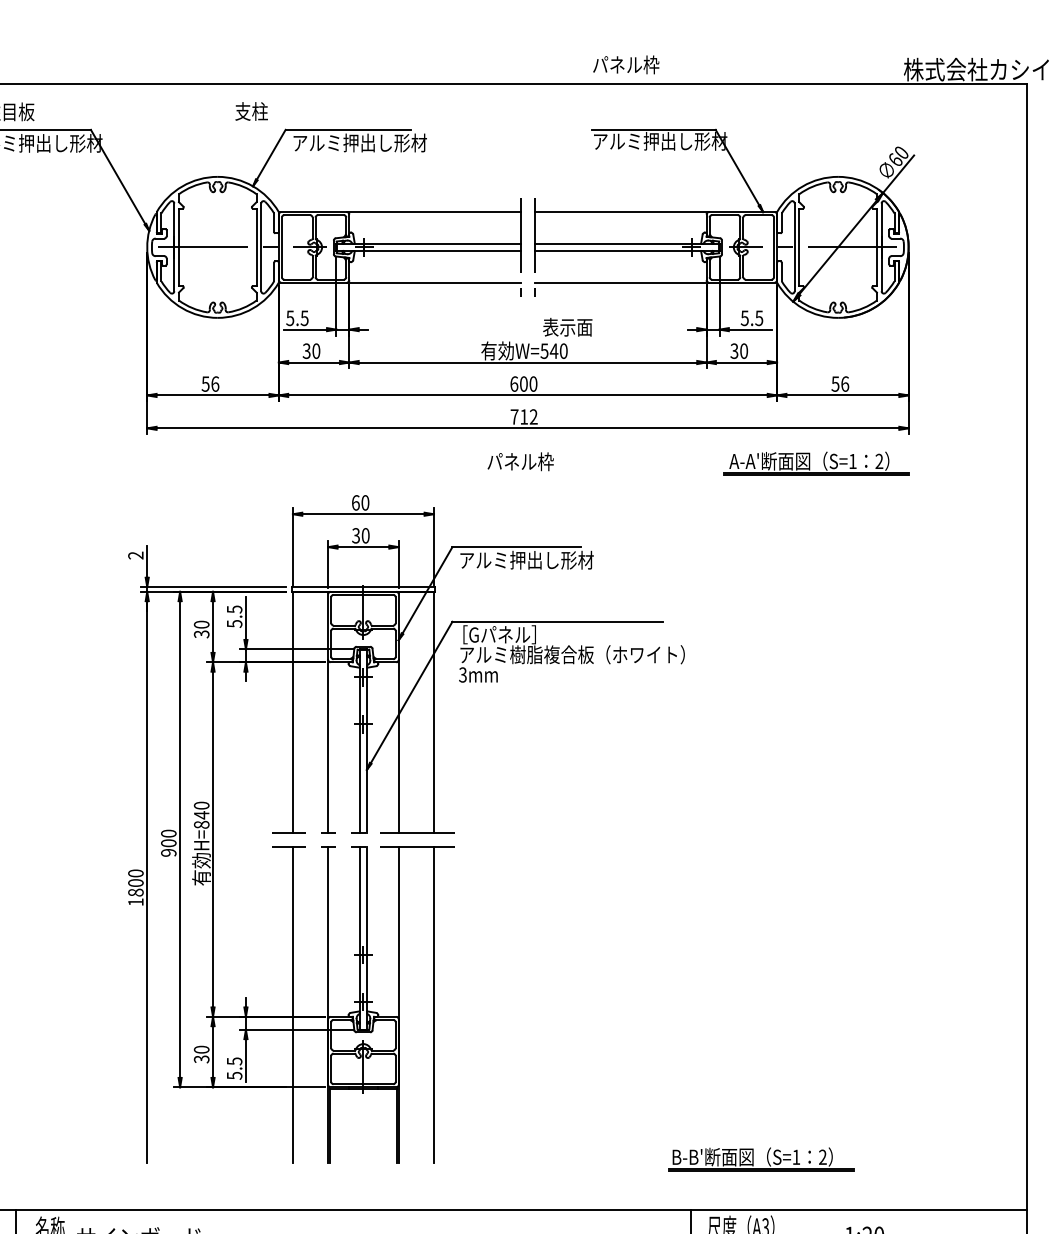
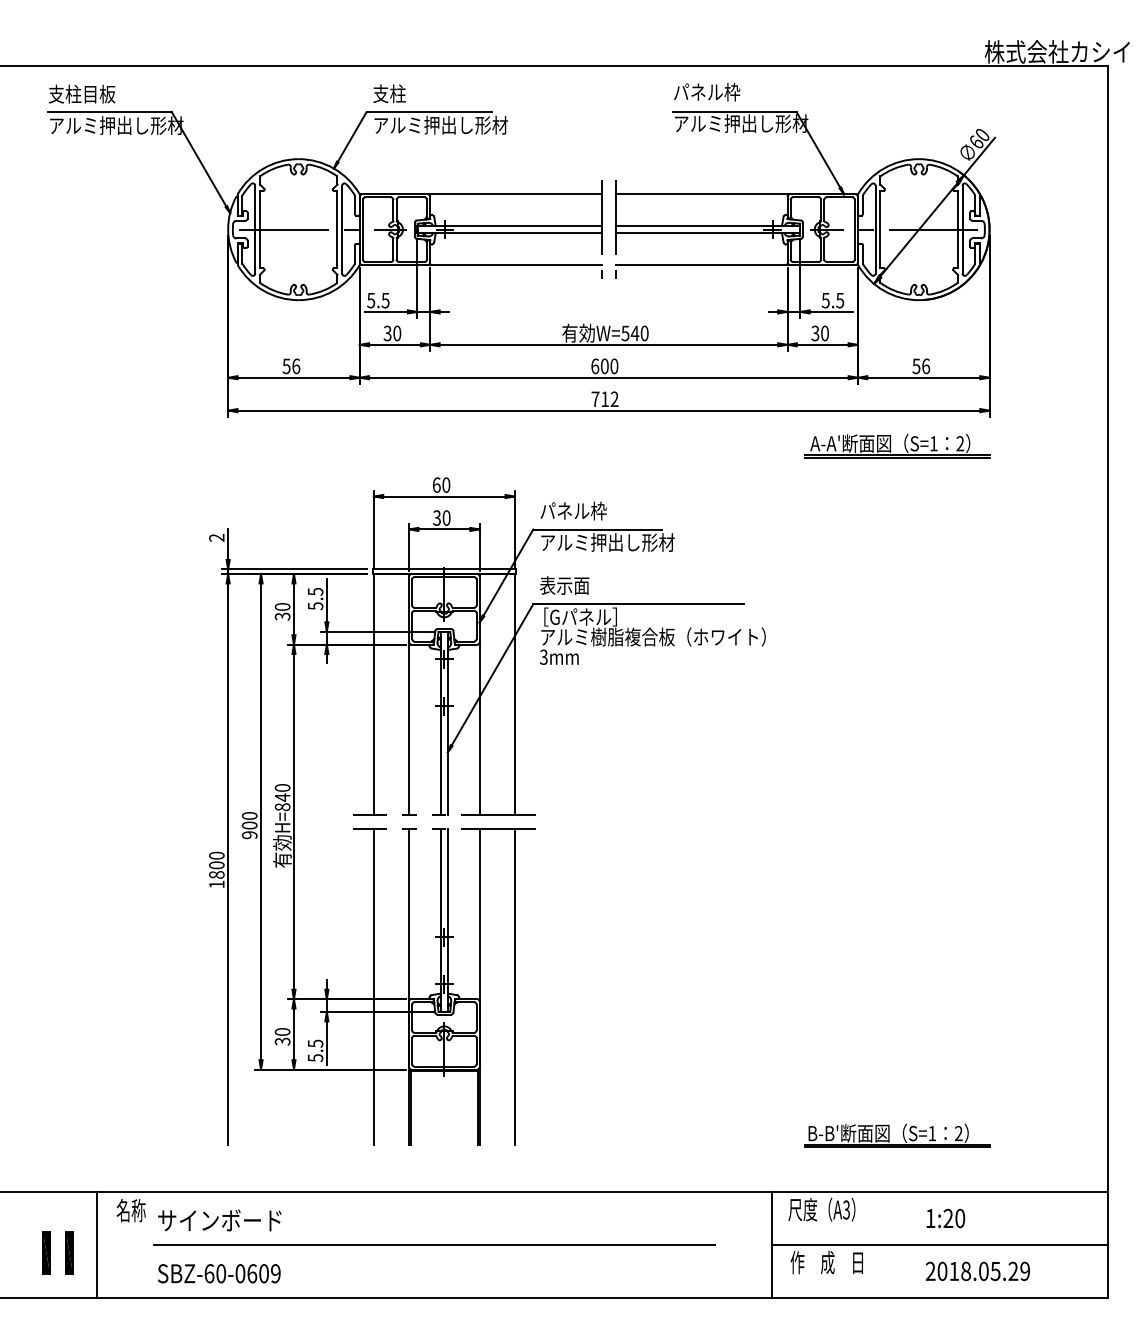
text: (626, 64) -> (707, 91), moved
text: (251, 111) -> (389, 93), moved
text: (567, 327) -> (564, 585), moved
text: (520, 461) -> (573, 510), moved
part: (761, 1159) -> (897, 1135), moved

